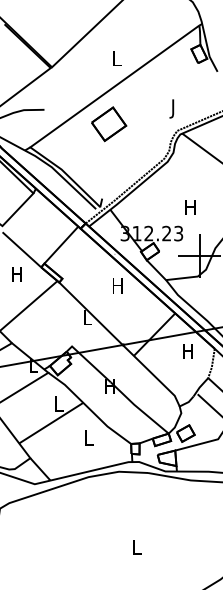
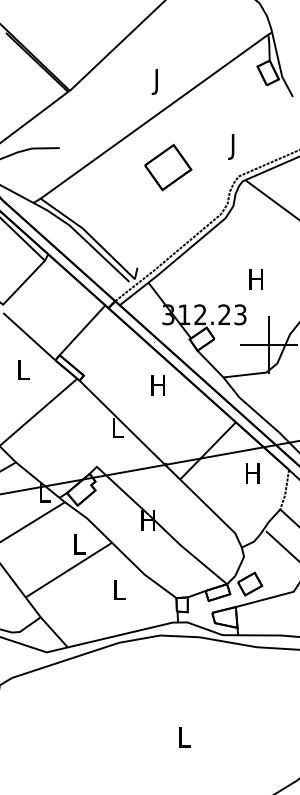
text: (116, 60) -> (156, 81), L -> J
part: (109, 124) -> (168, 167), moved
text: (16, 274) -> (22, 369), H -> L

